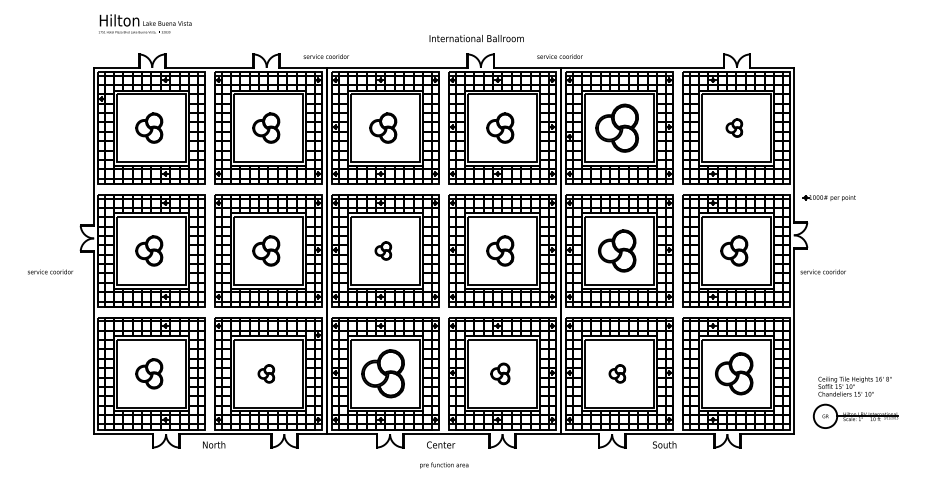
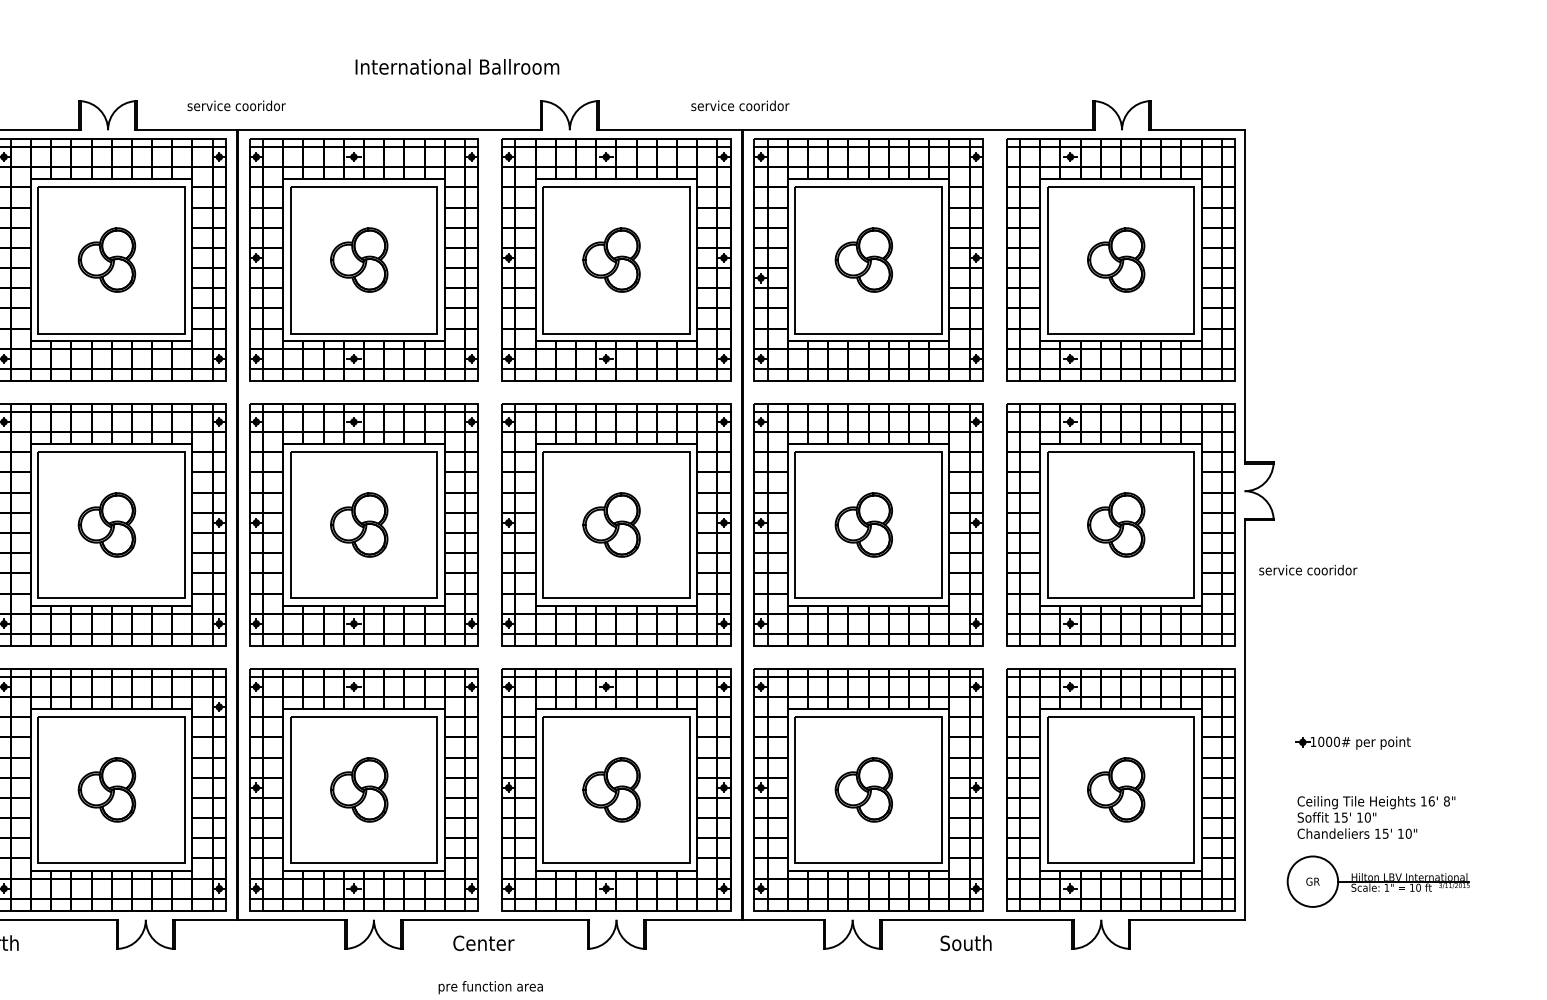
text: (476, 38) -> (456, 66), moved
part: (617, 127) -> (864, 258), size x0.62
part: (734, 127) -> (1116, 258), size x1.67
part: (828, 197) -> (1351, 741), moved
part: (383, 250) -> (359, 523), size x1.67
part: (617, 250) -> (864, 523), size x0.71
part: (266, 373) -> (107, 789), size x1.67
part: (383, 373) -> (359, 789), size x0.62
part: (500, 373) -> (612, 789), size x1.43
part: (617, 373) -> (864, 789), size x1.67
part: (734, 373) -> (1116, 789), size x0.71

